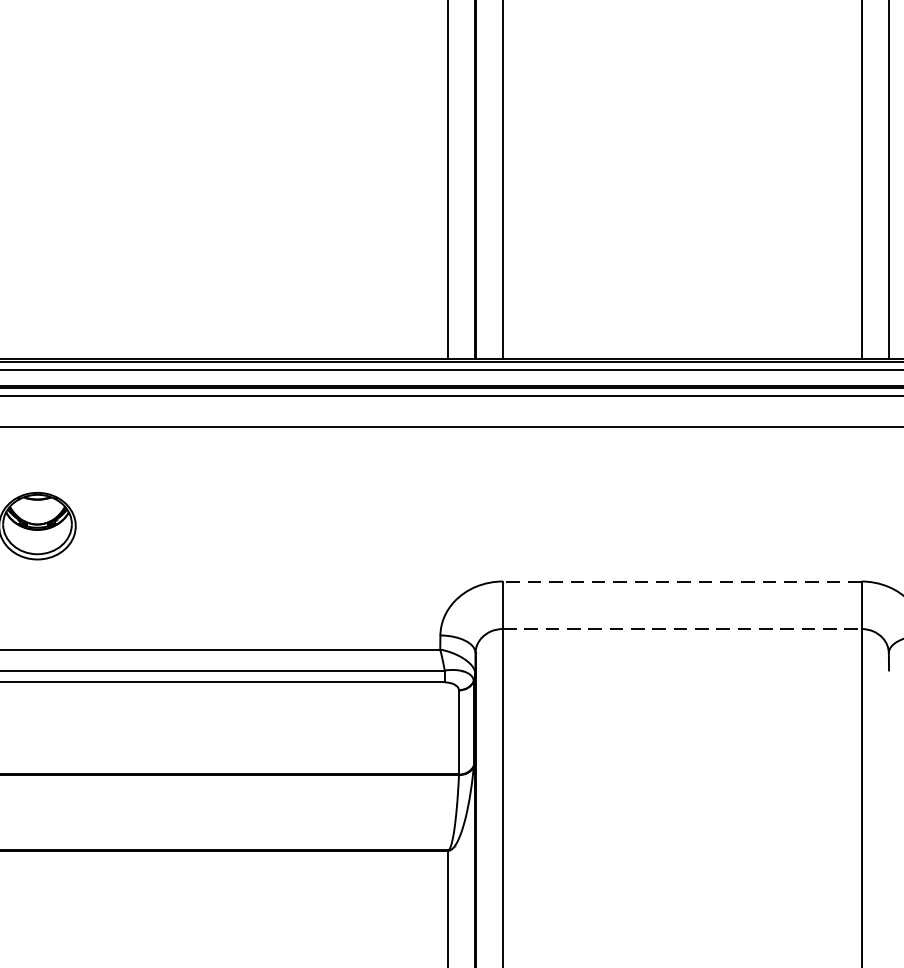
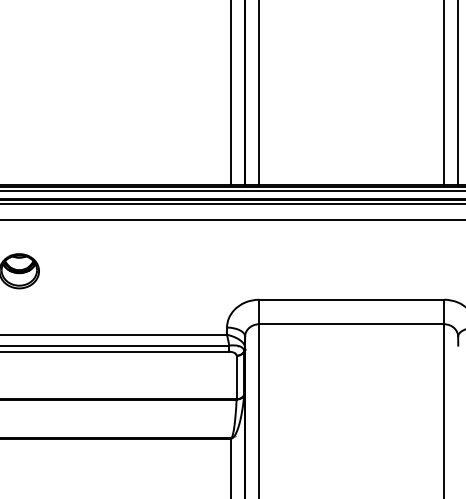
line: (681, 581) -> (351, 299), dashed -> solid
line: (683, 629) -> (352, 324), dashed -> solid

